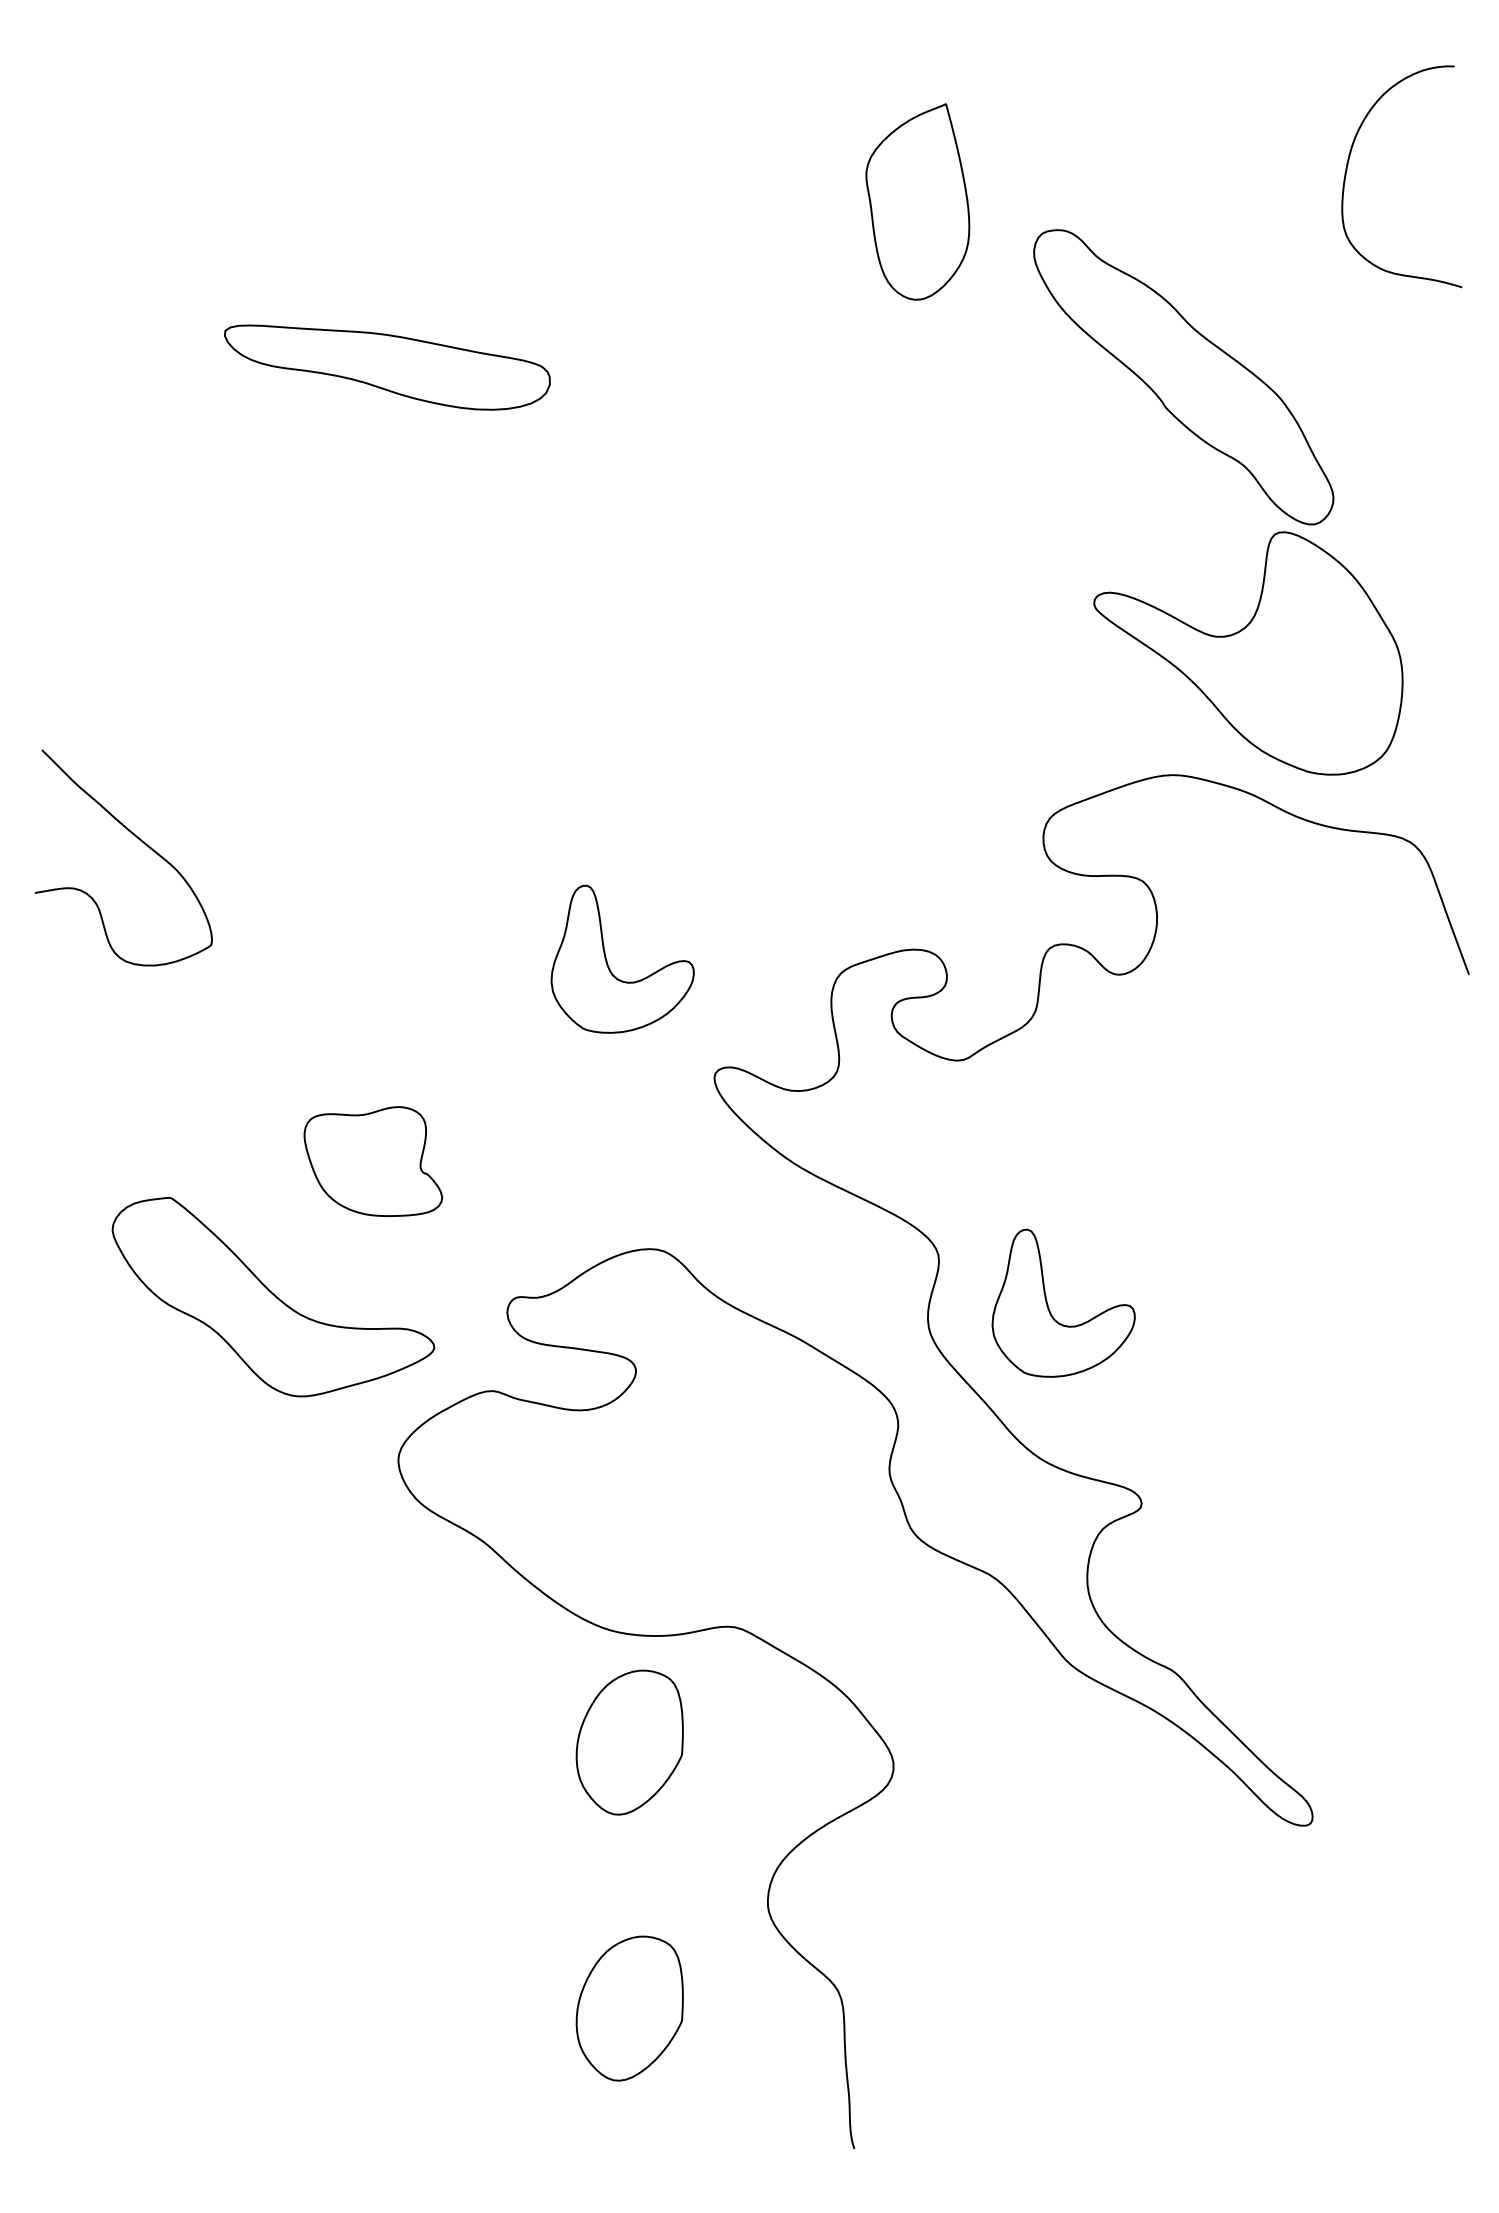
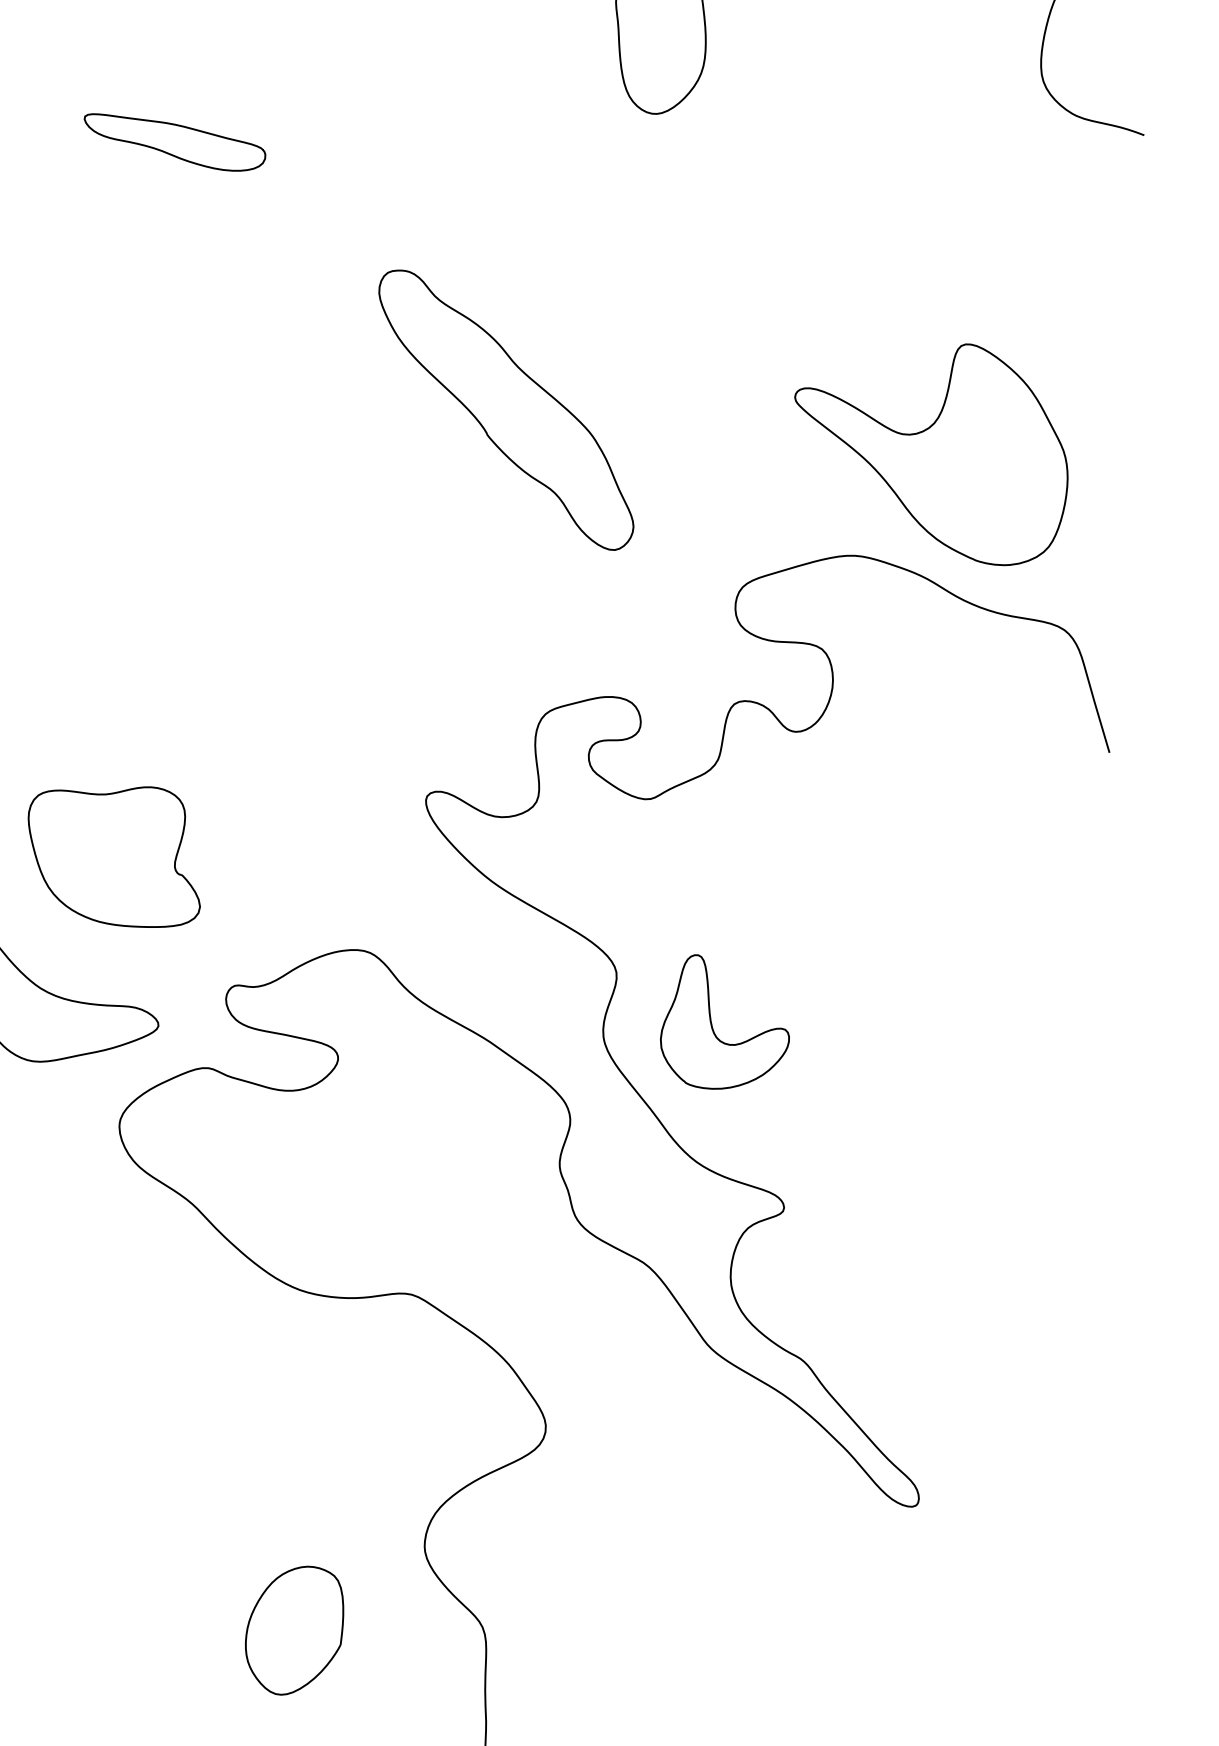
part: (386, 367) -> (173, 143), size x0.62
part: (1183, 377) -> (506, 410), moved
part: (607, 960) -> (336, 688), removed
part: (373, 1161) -> (114, 854), size x1.43
part: (629, 1742) -> (310, 1391), removed

